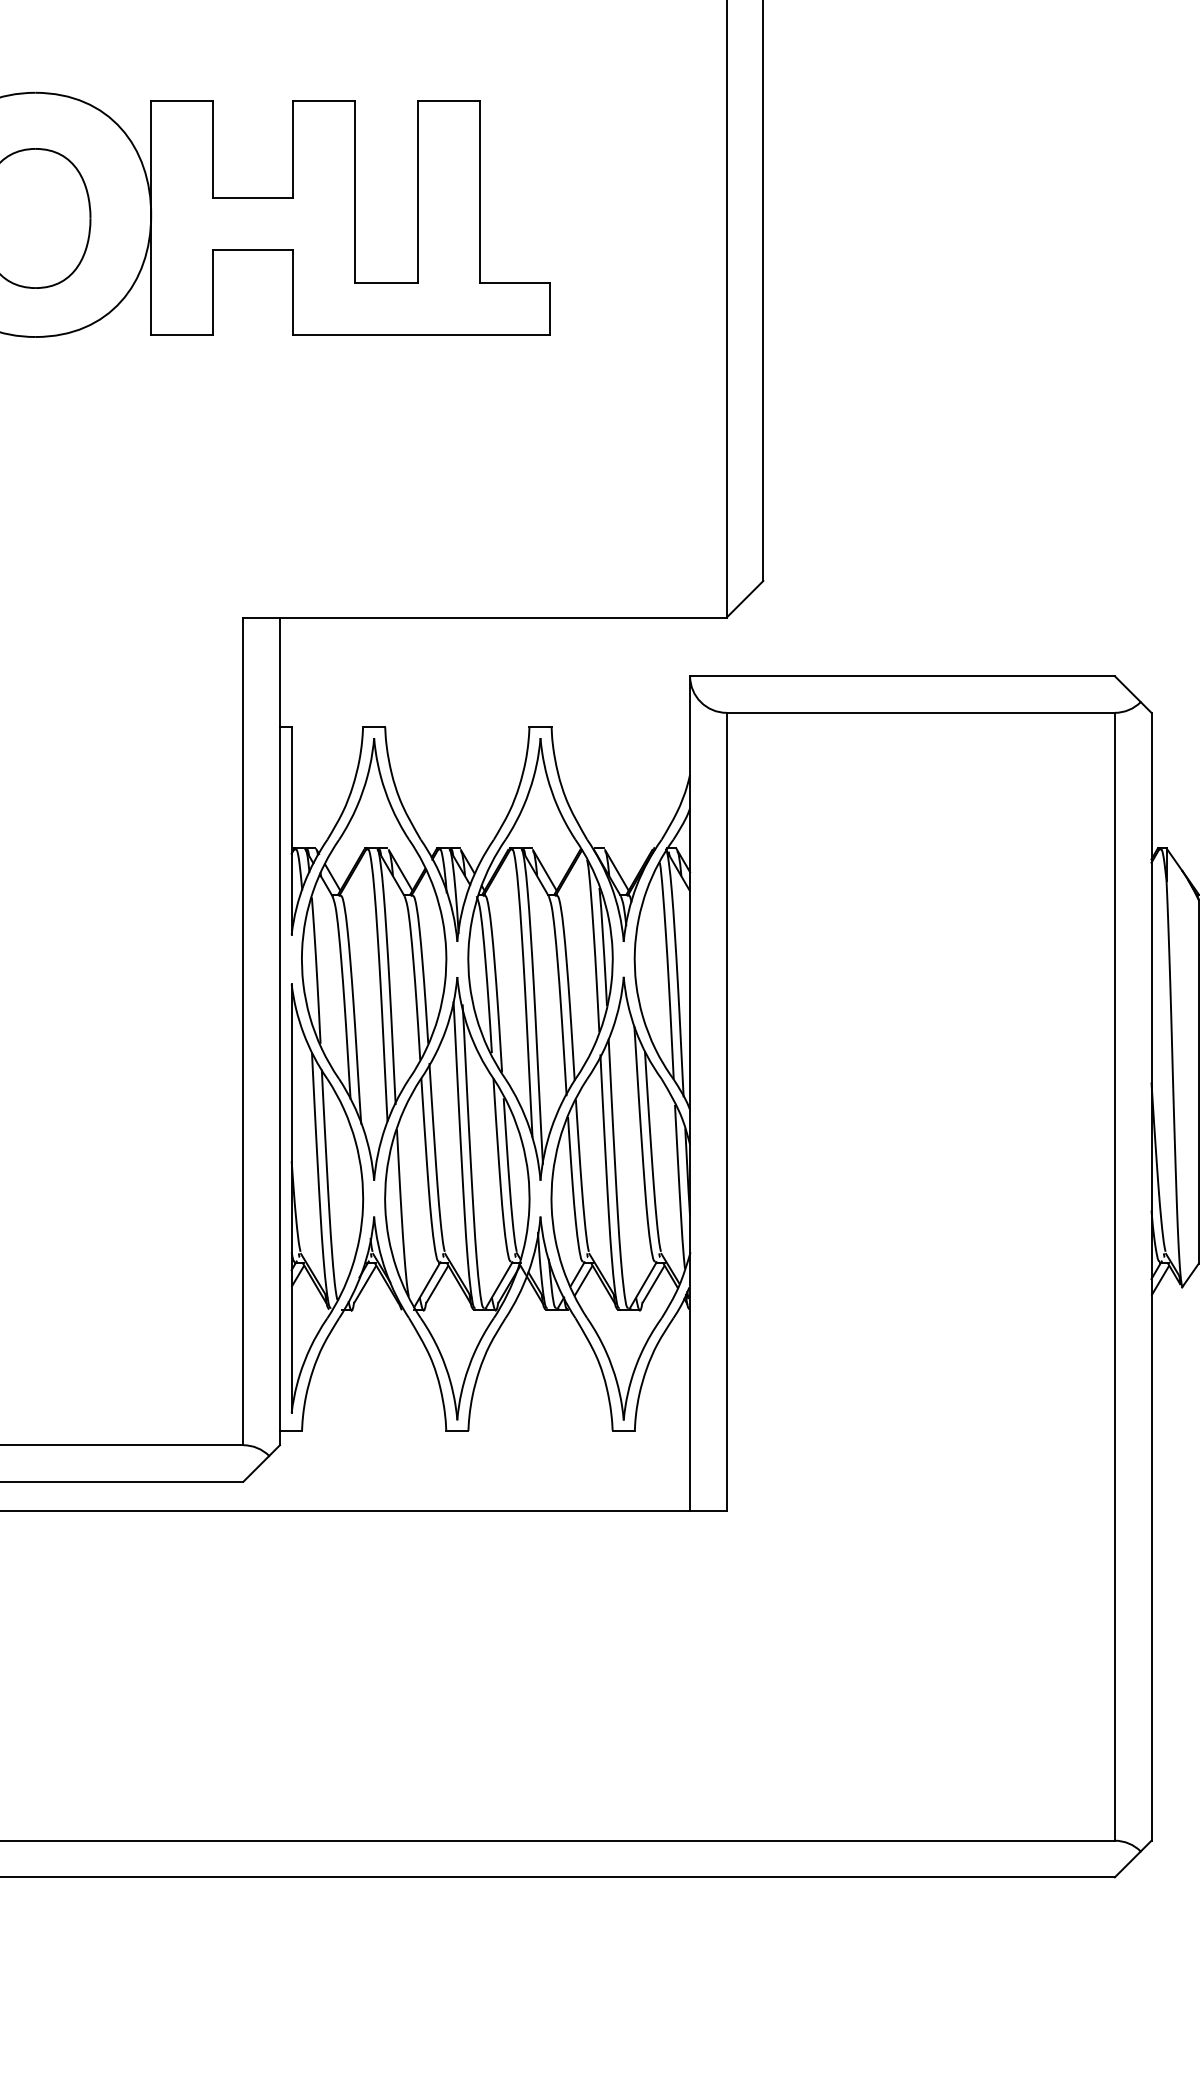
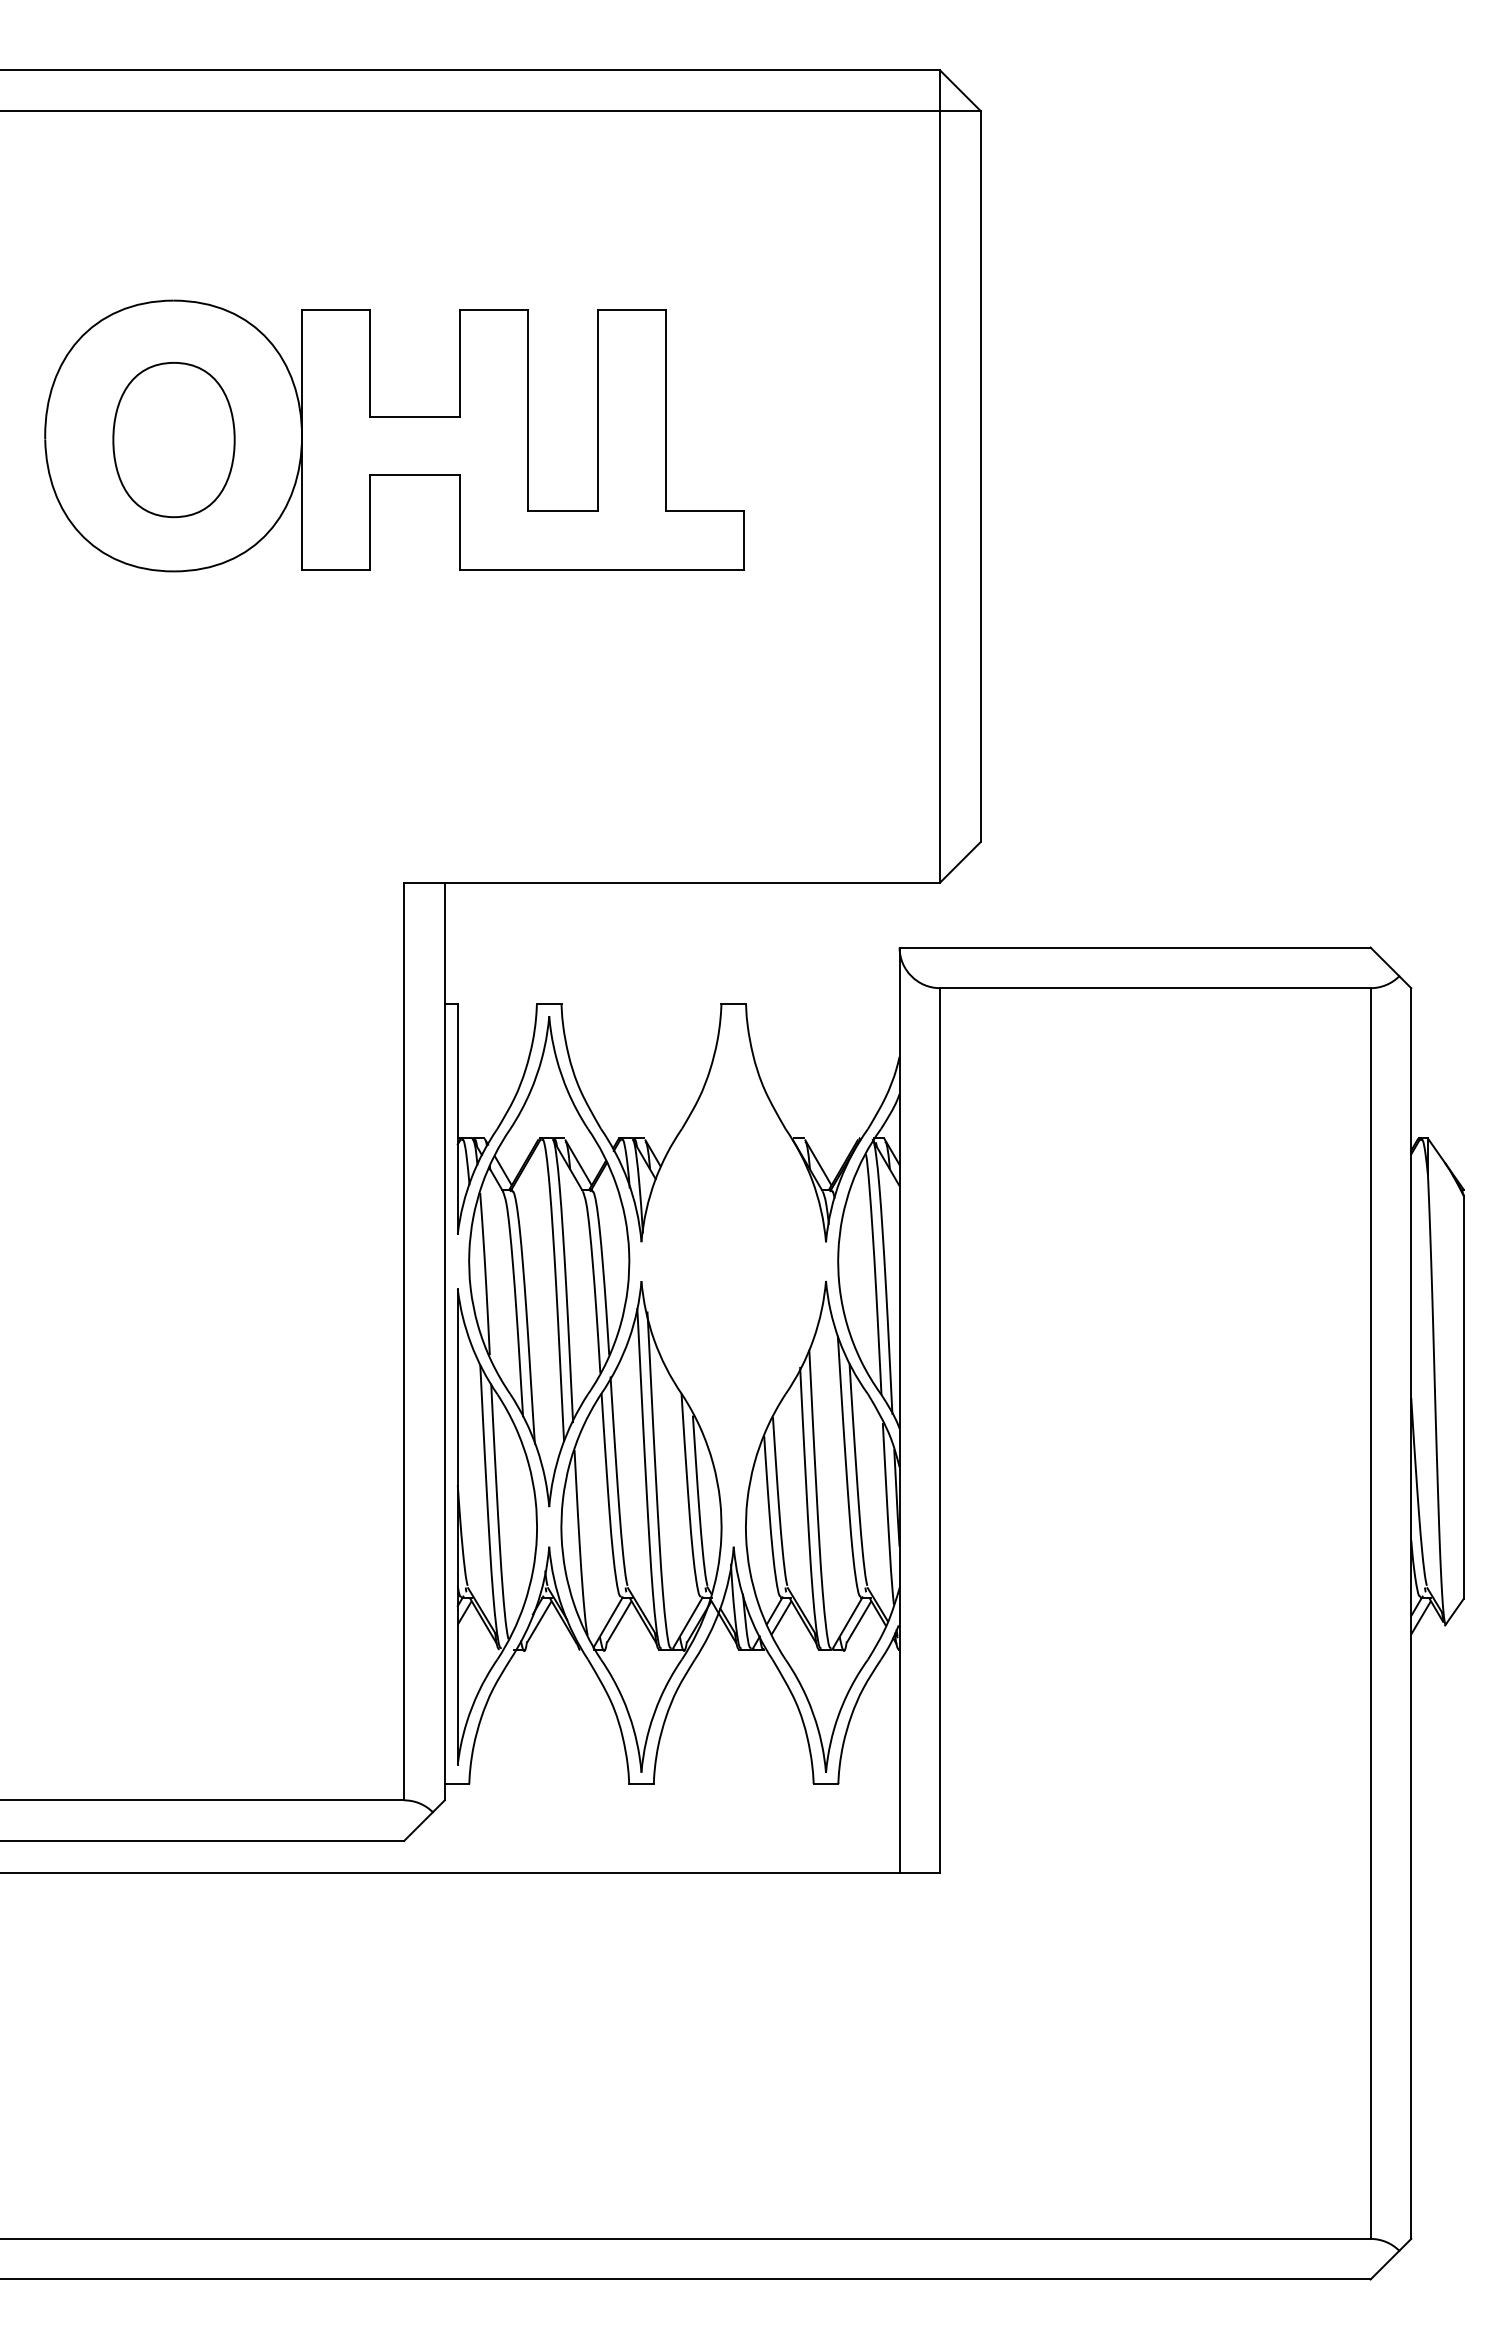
part: (540, 959) -> (733, 1261), removed

